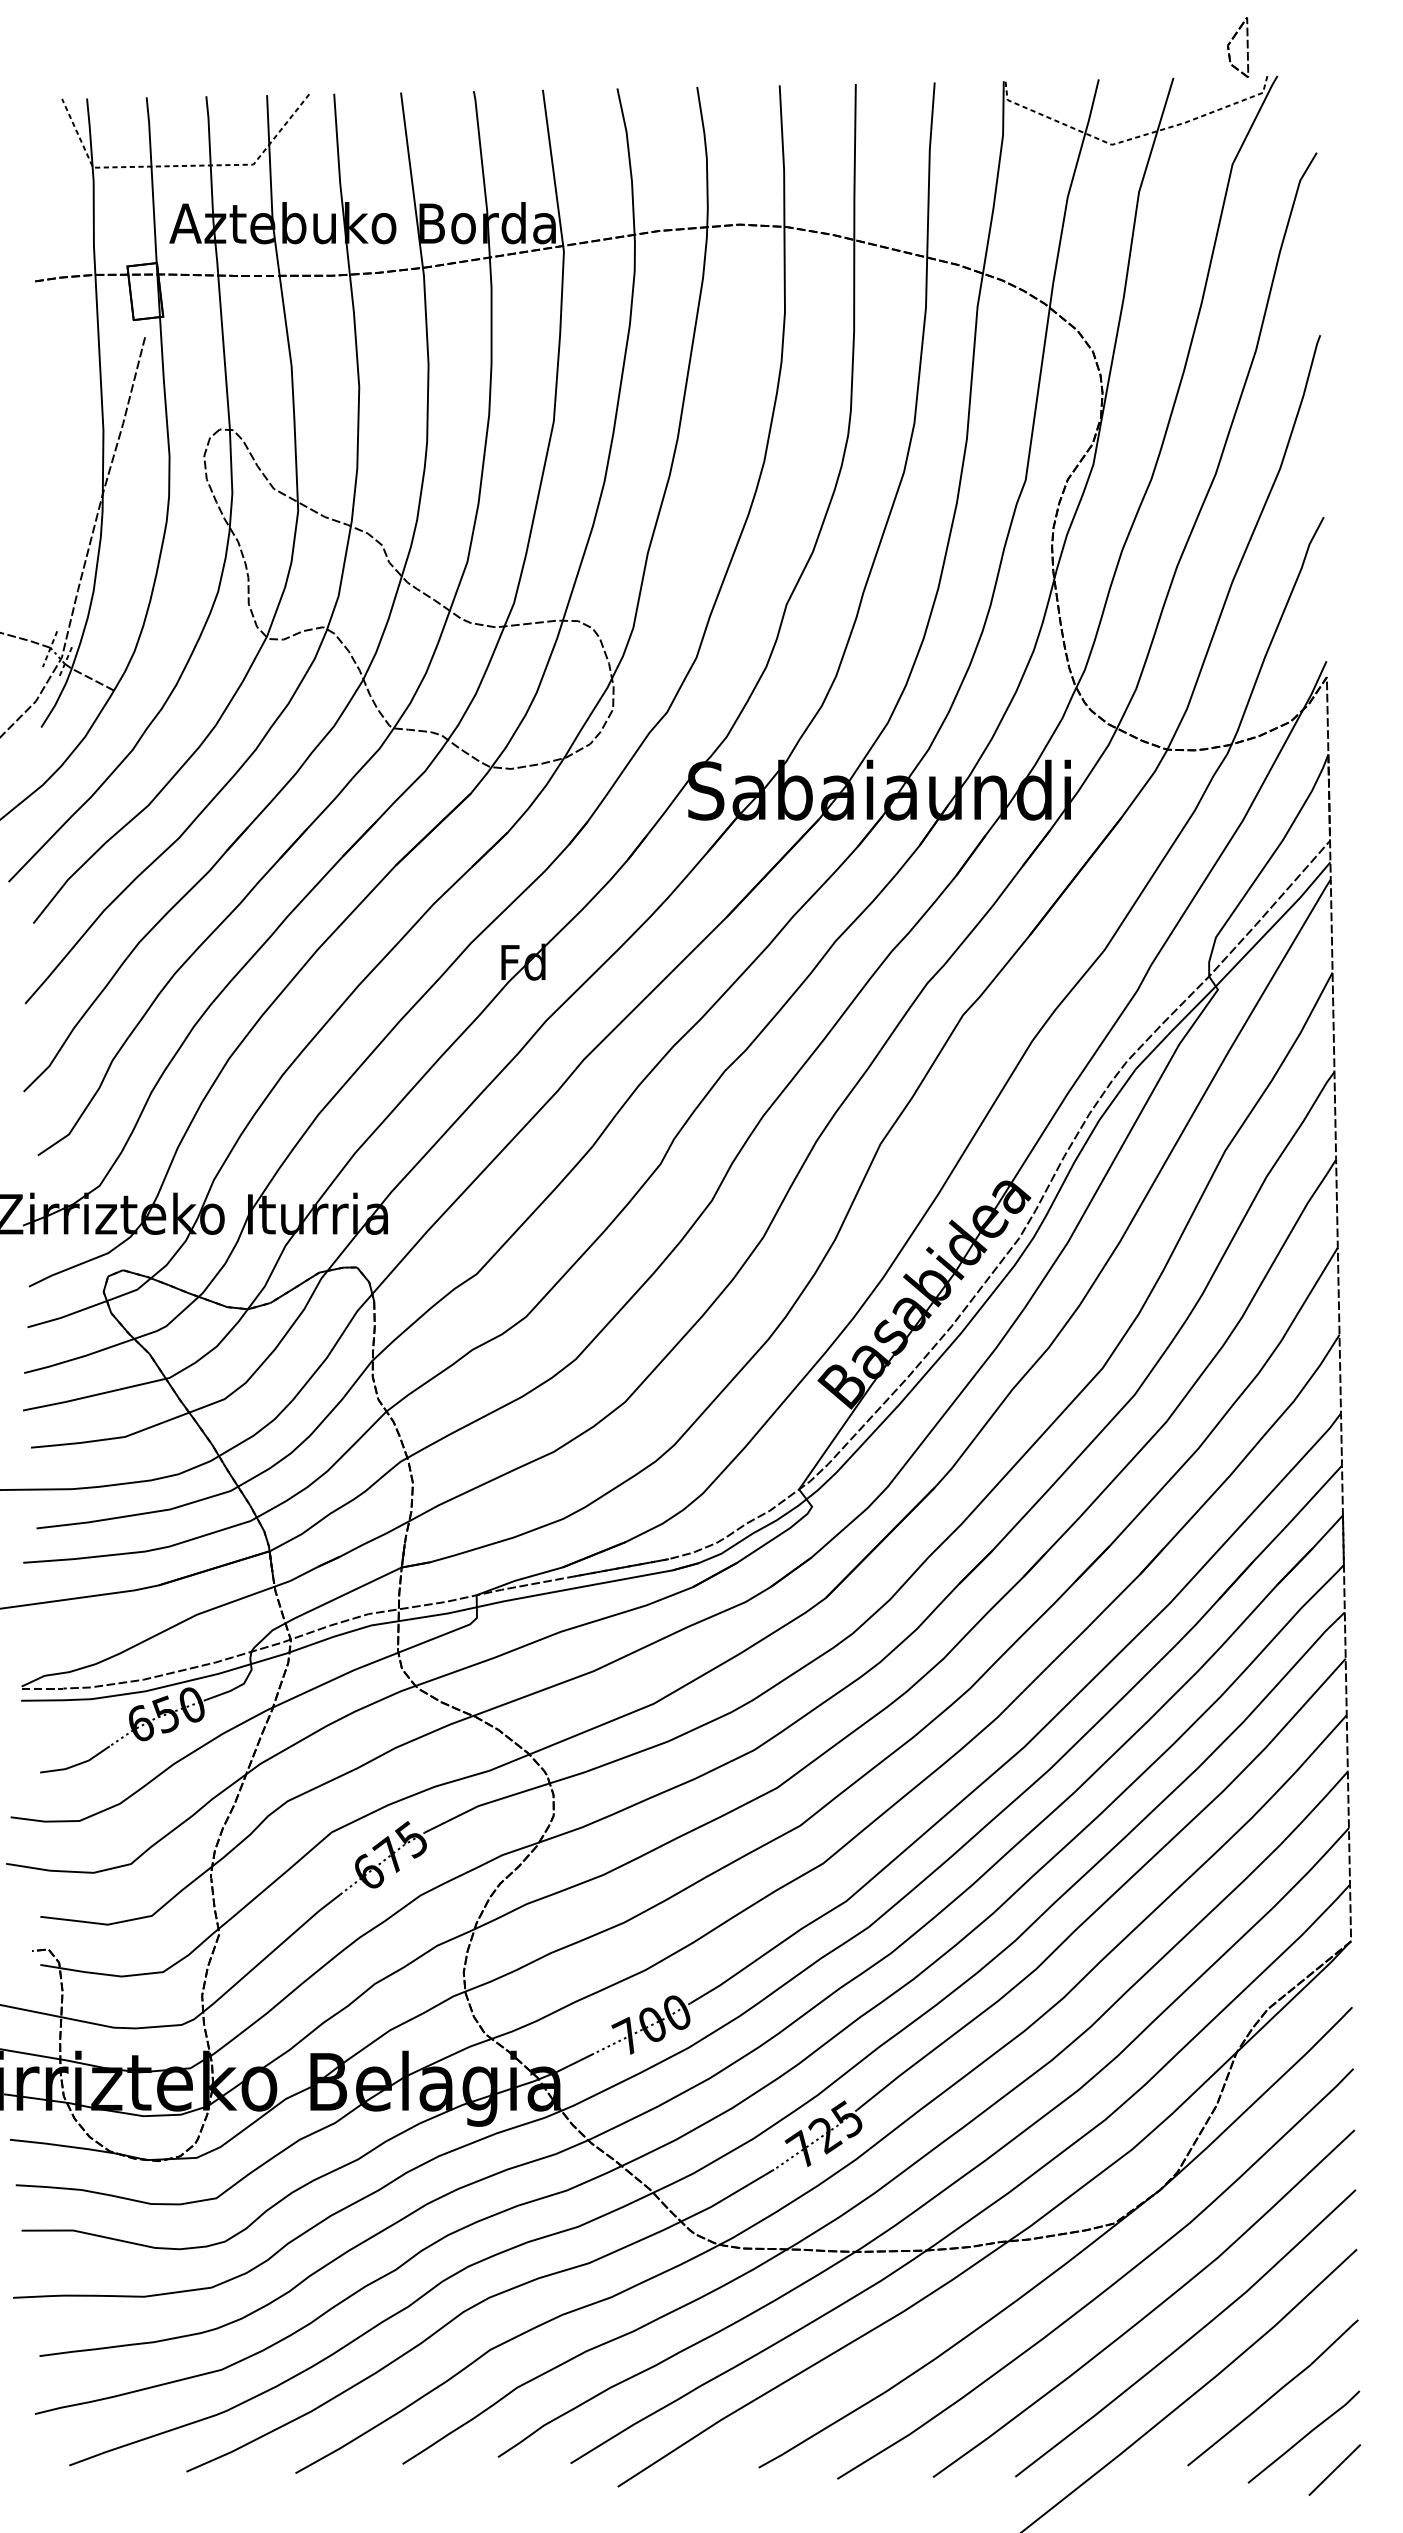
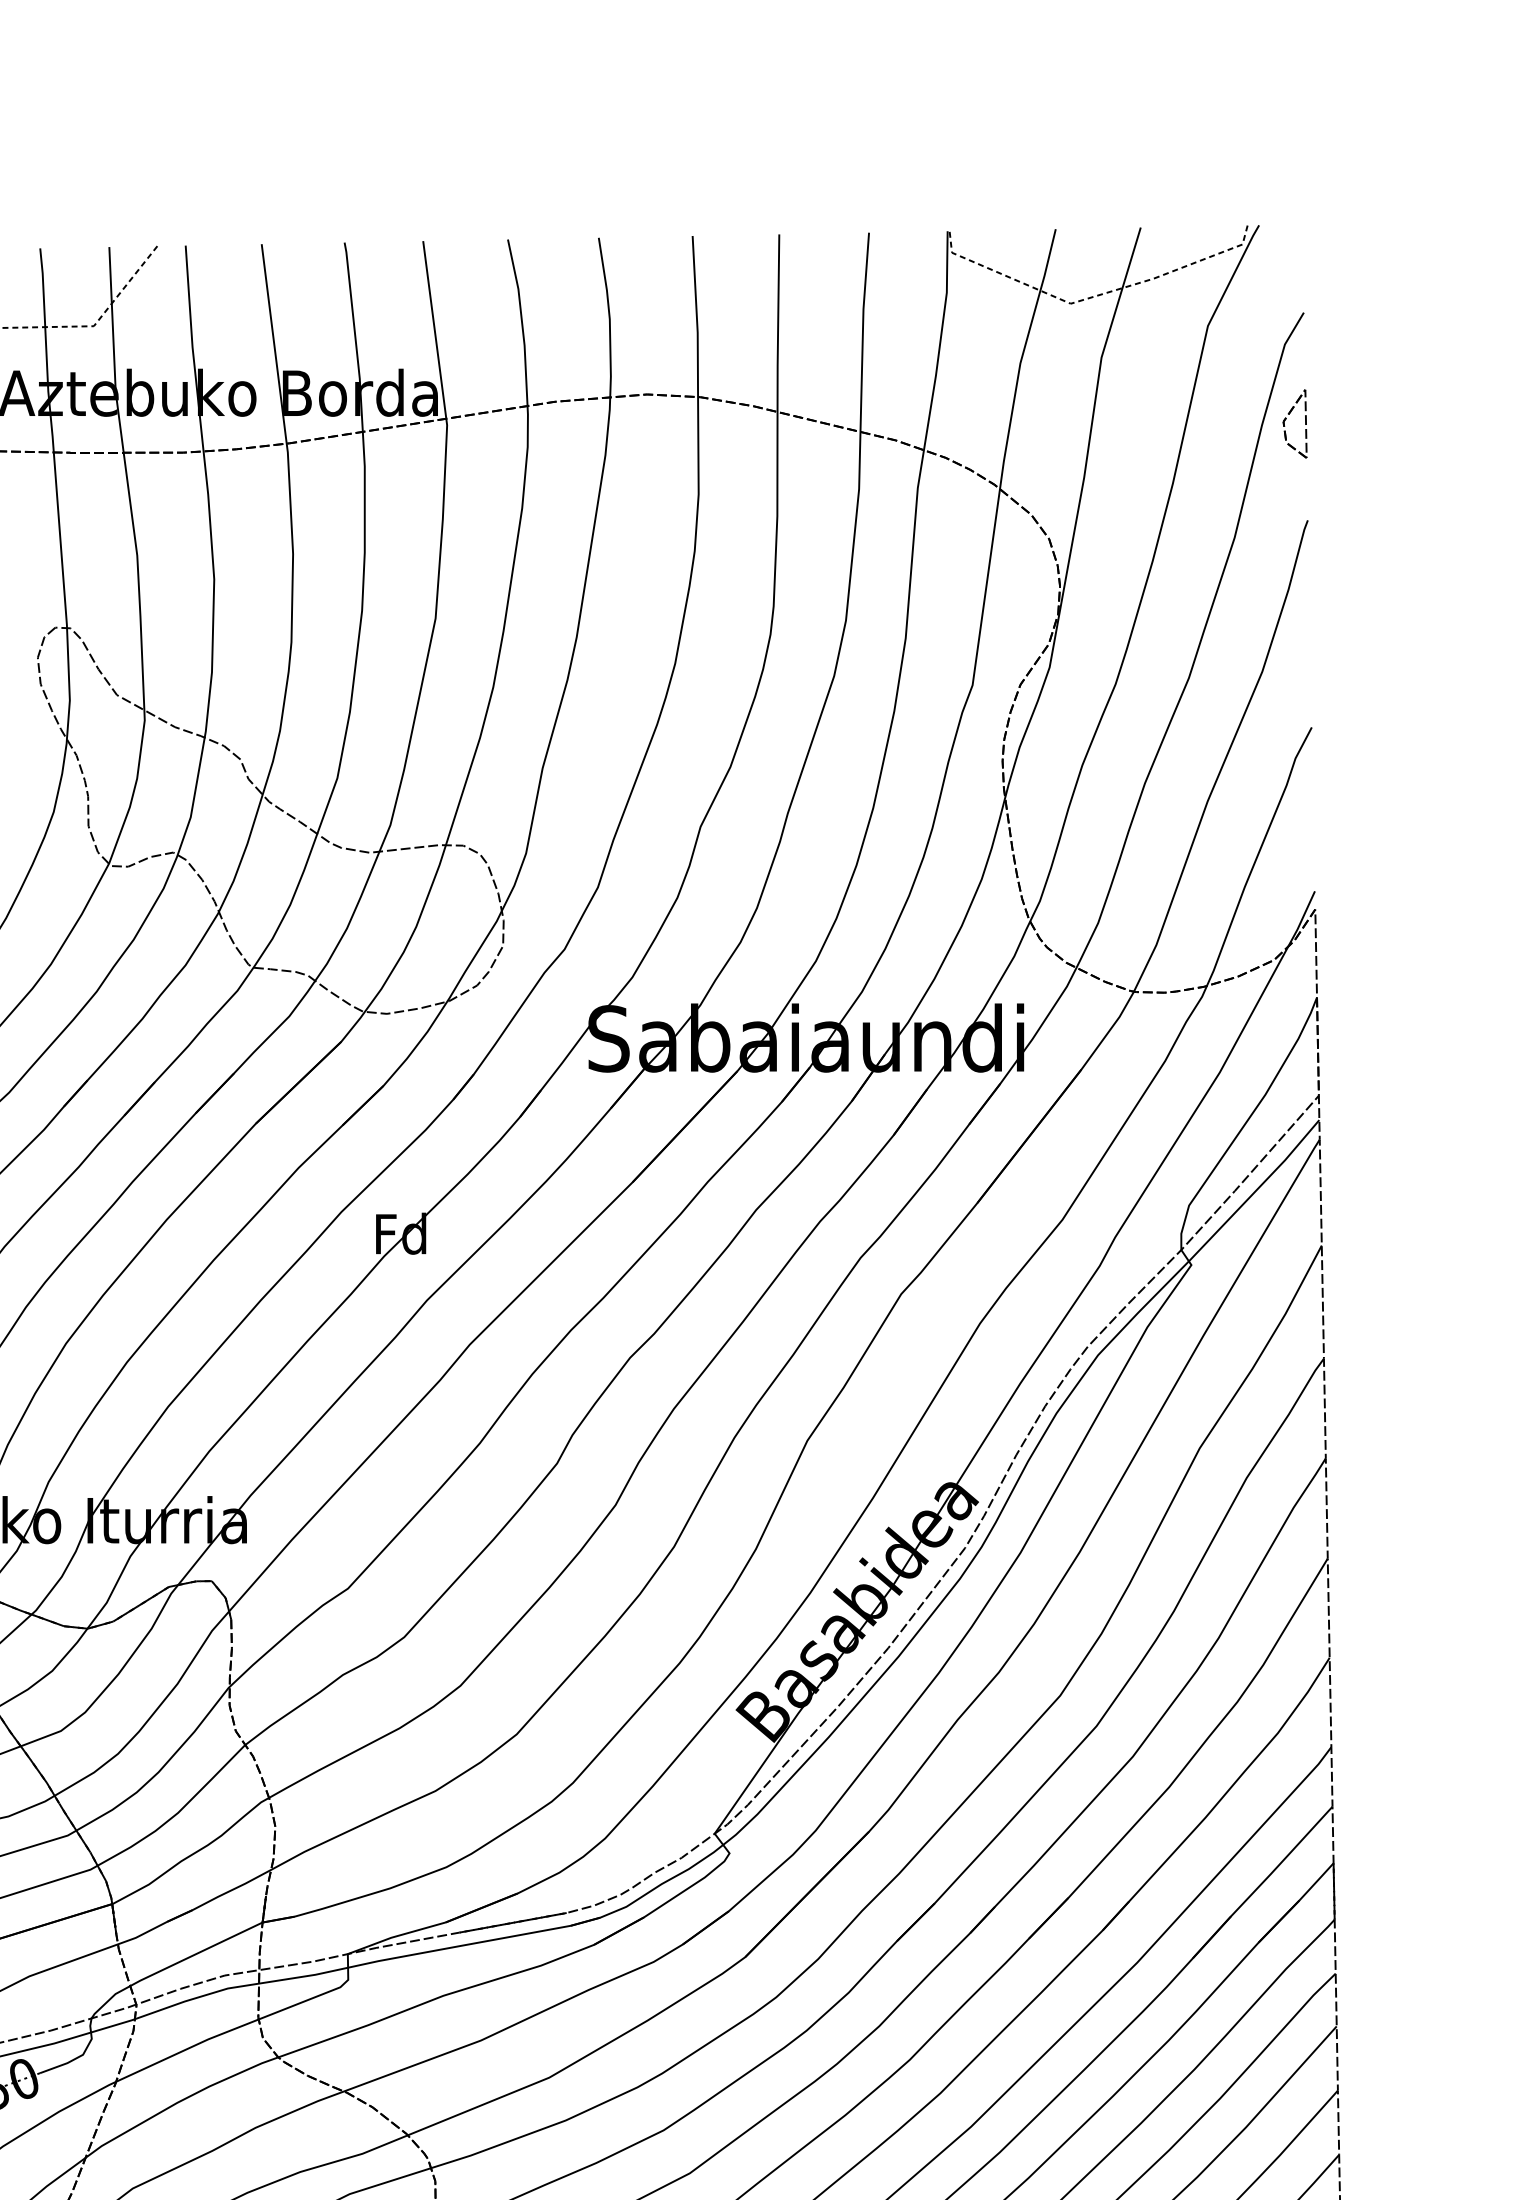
part: (1246, 47) -> (1304, 423), moved

